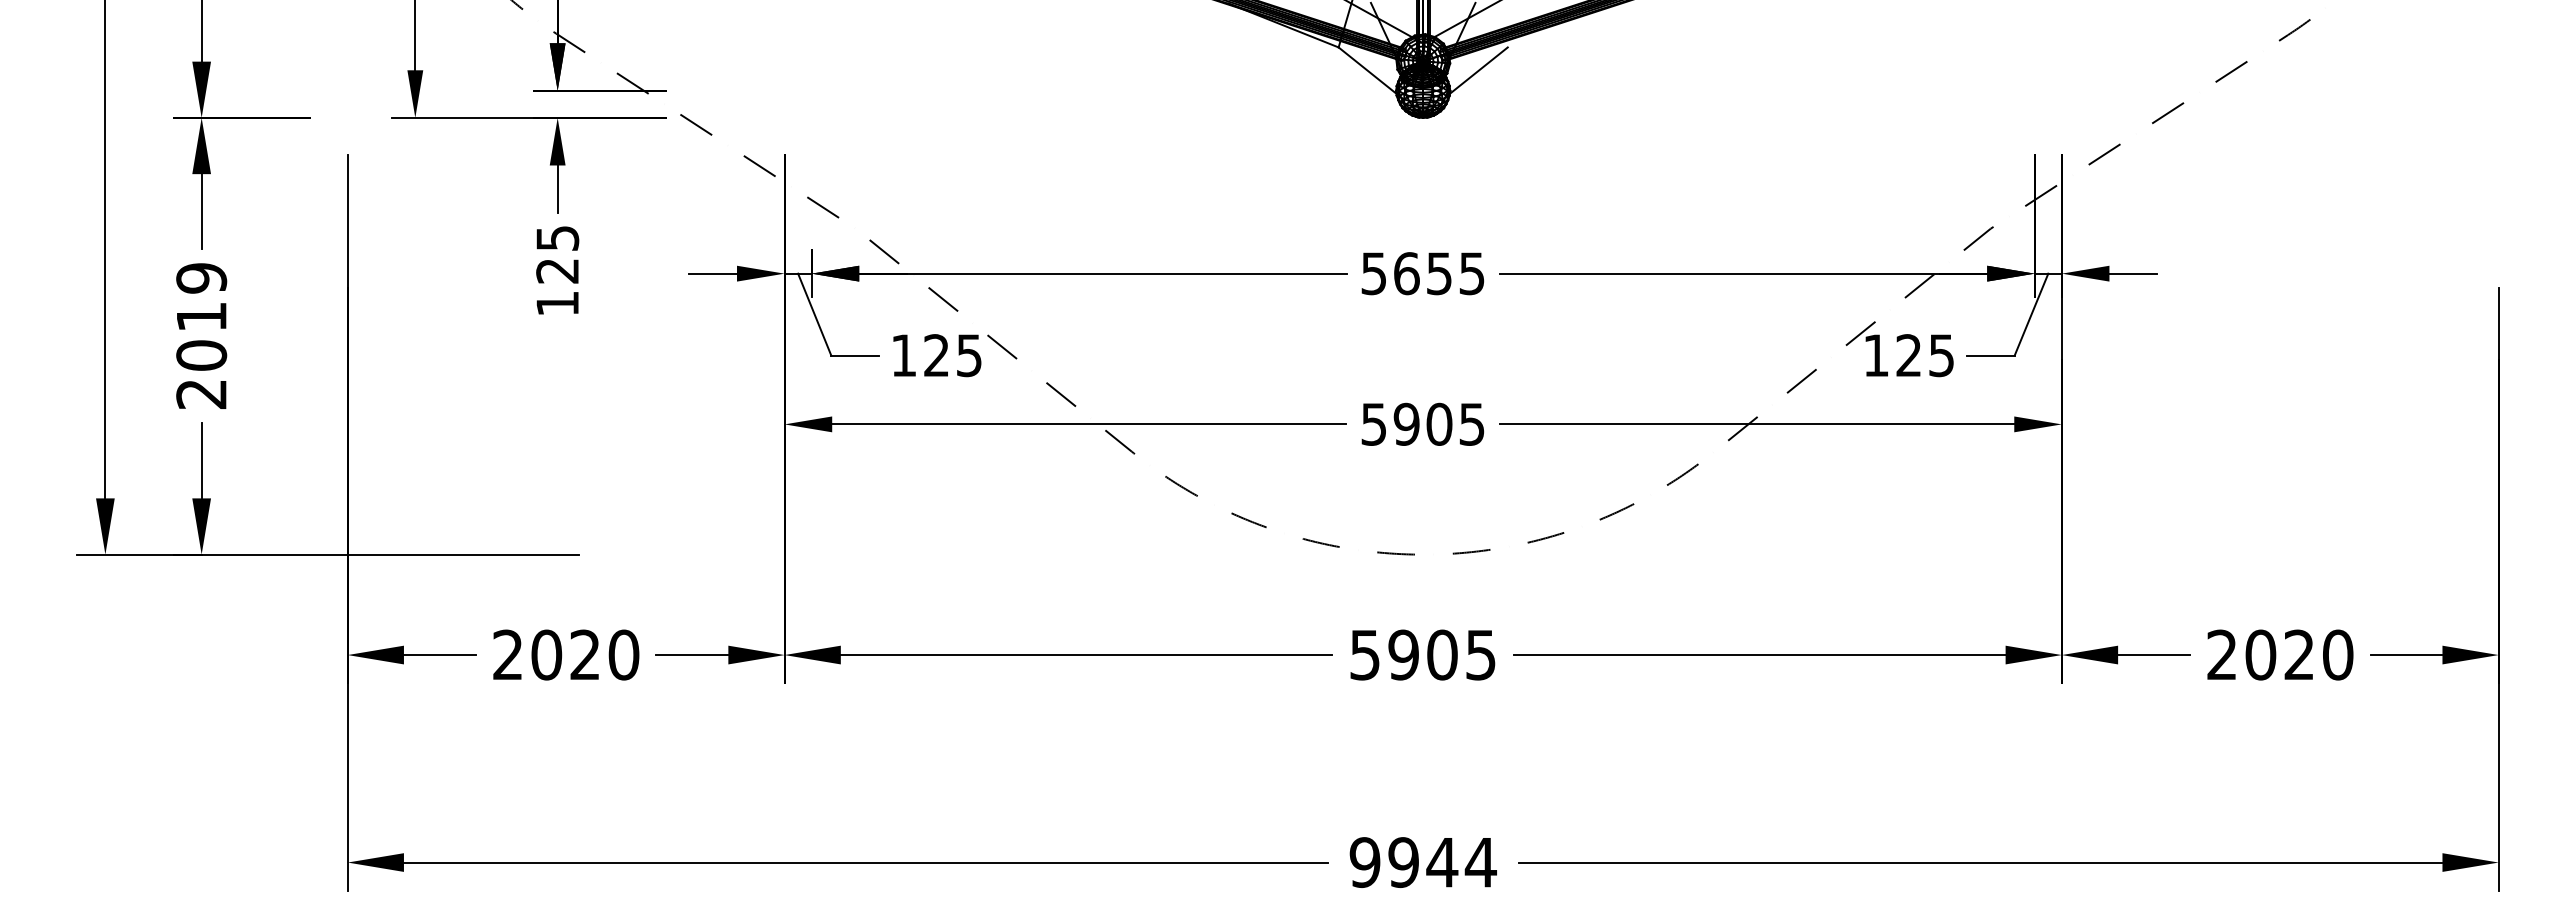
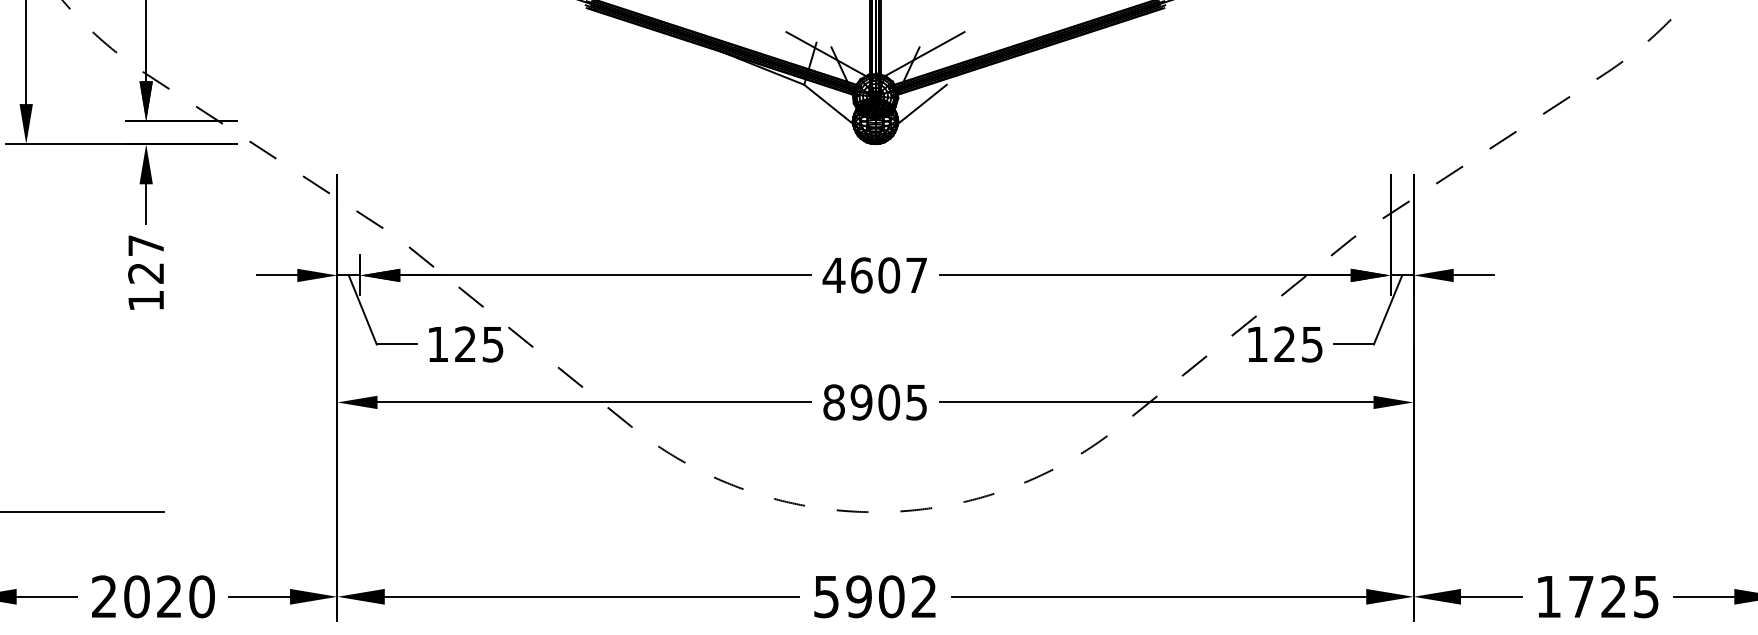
text: (557, 238) -> (146, 245), 125 -> 127
text: (1422, 273) -> (874, 275), 5655 -> 4607
text: (1373, 423) -> (833, 401), 5905 -> 8905
text: (1480, 654) -> (923, 596), 5905 -> 5902
text: (2280, 654) -> (1597, 596), 2020 -> 1725

